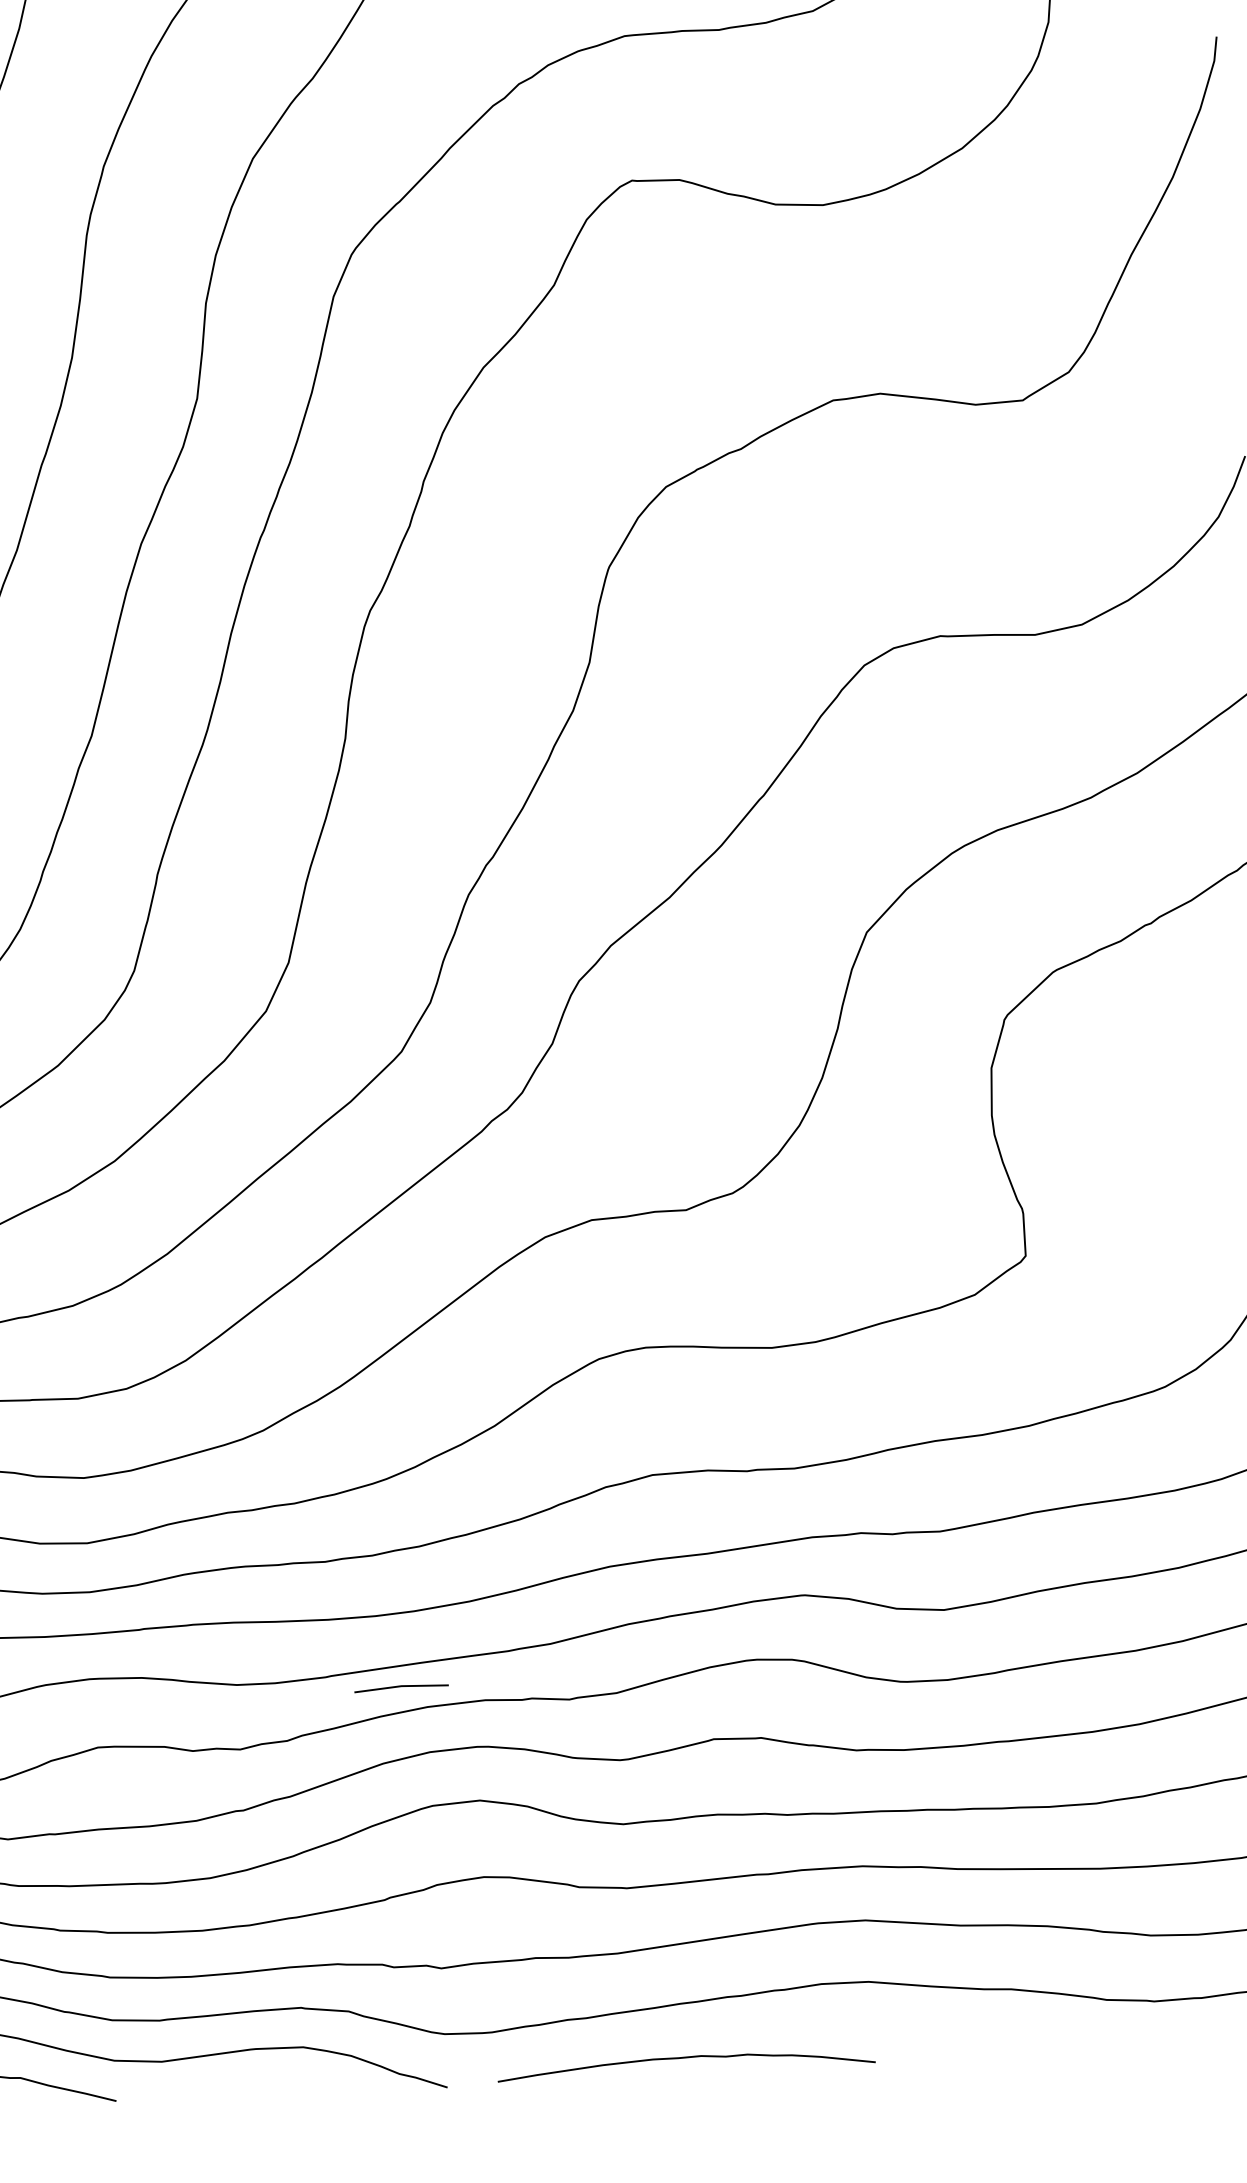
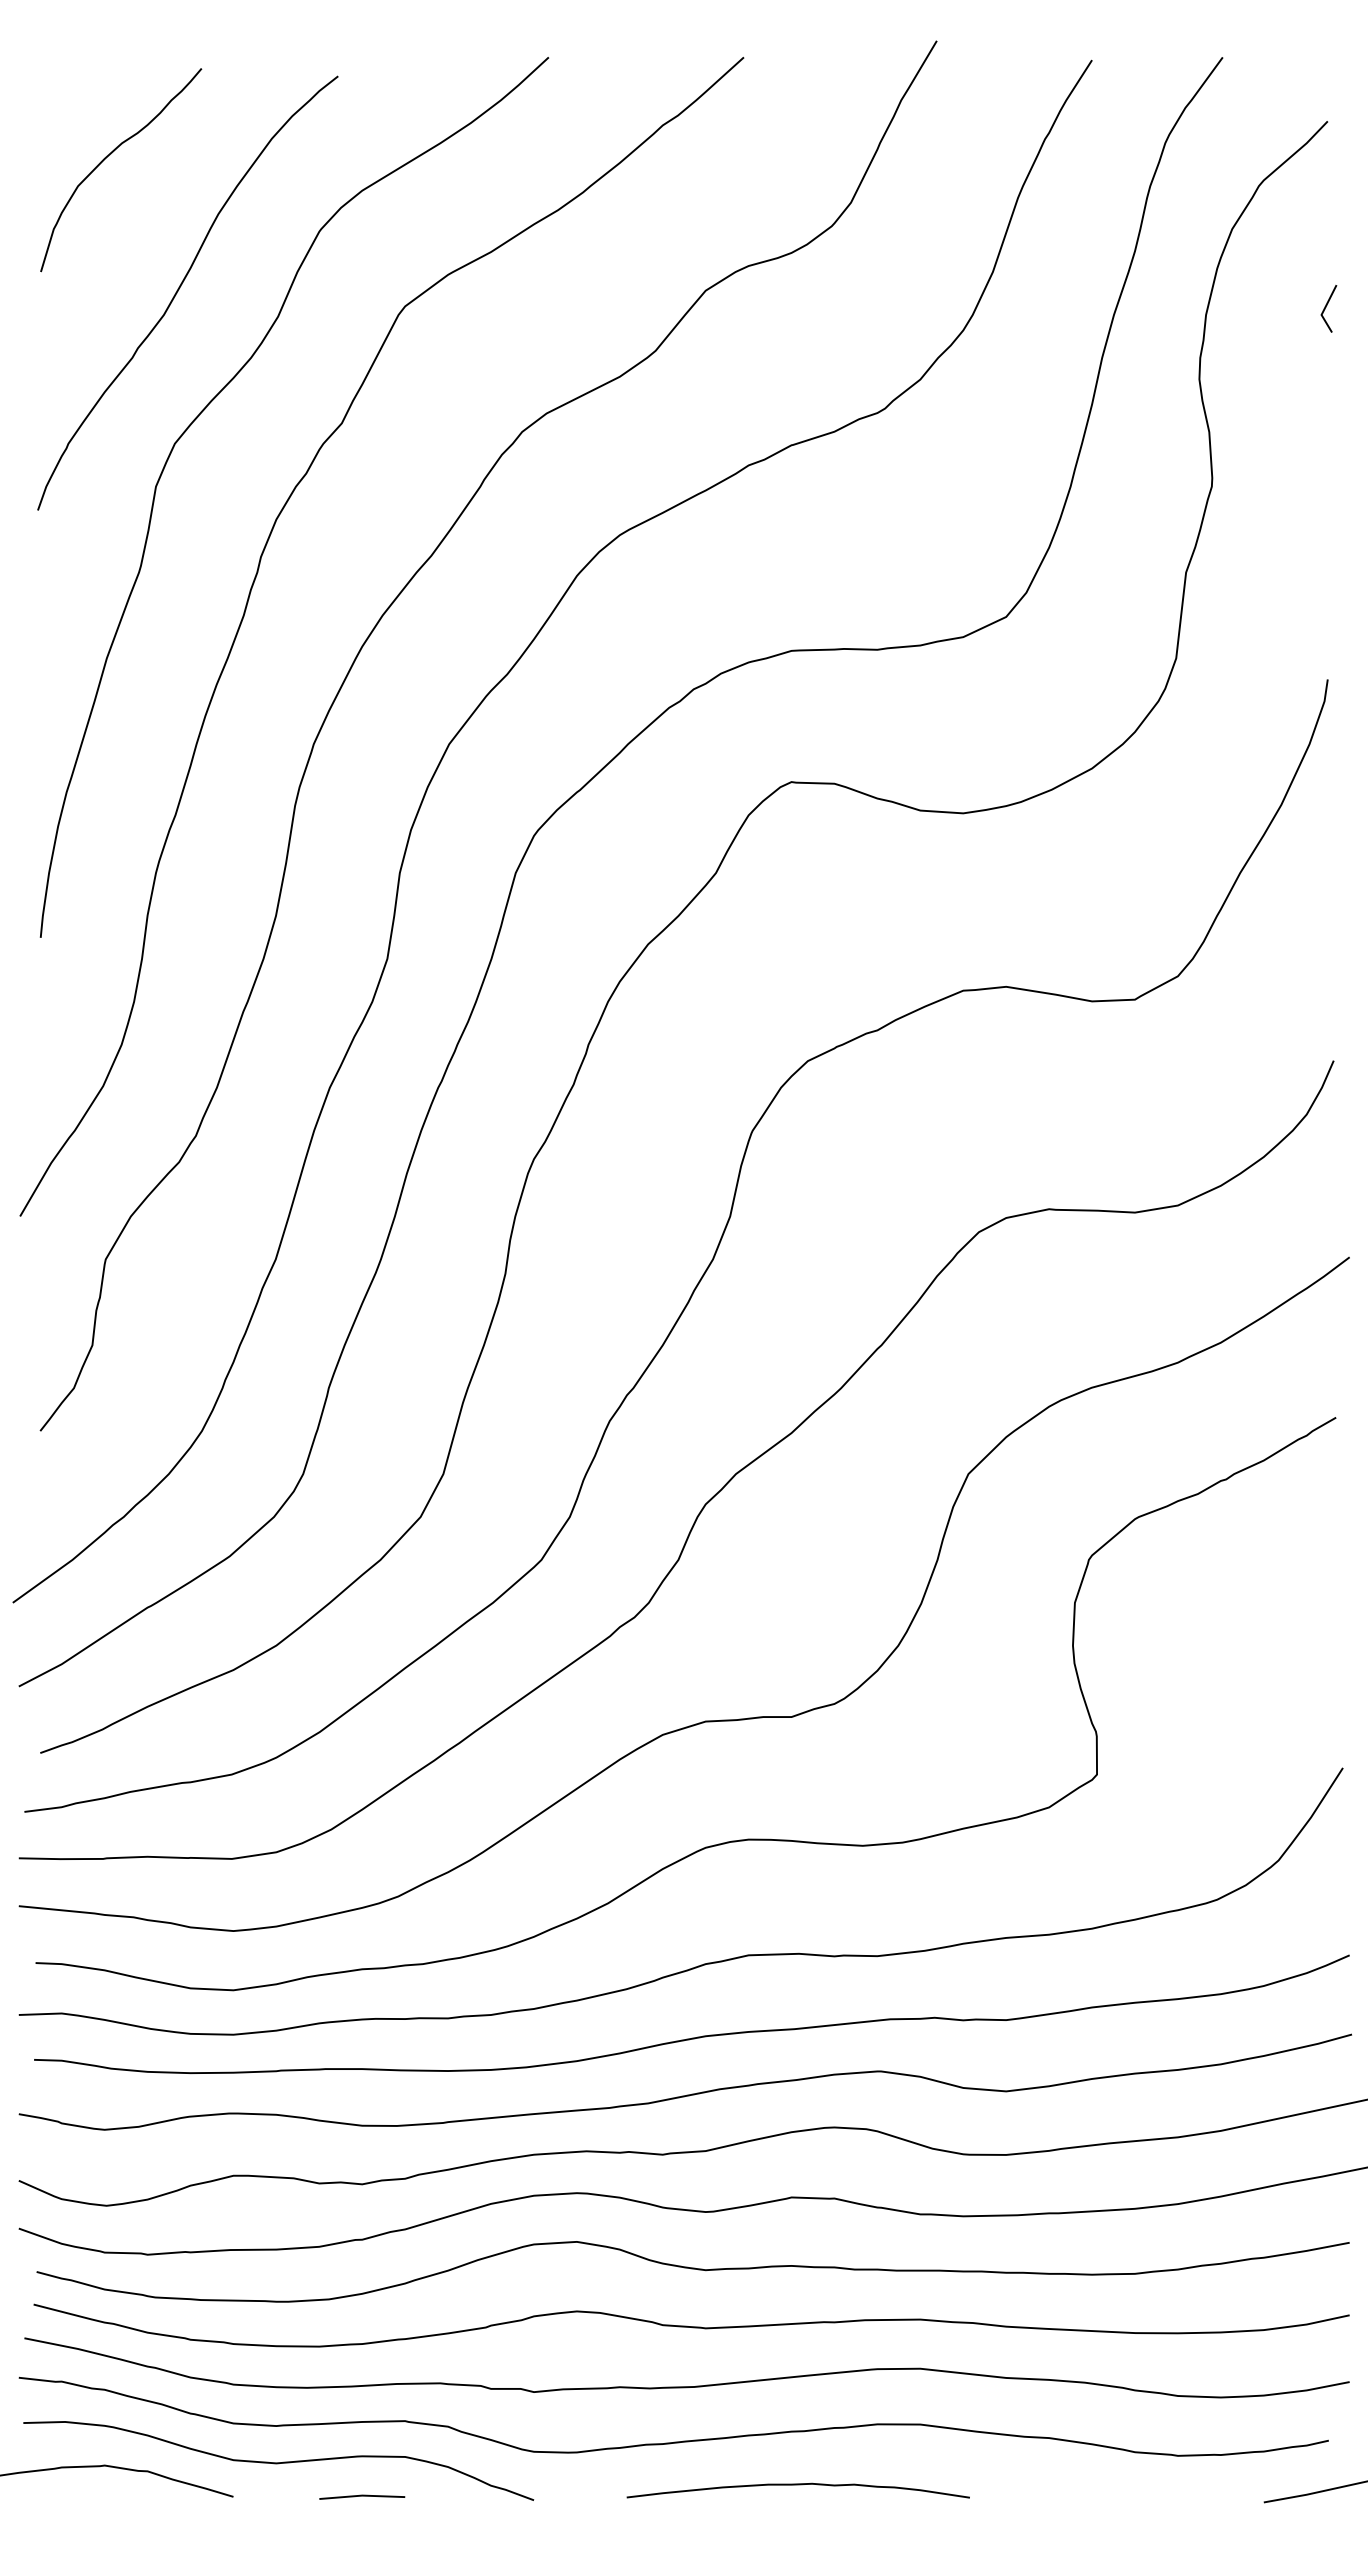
line: (401, 1687) -> (362, 2496), moved
curve: (685, 2058) -> (797, 2485), moved

